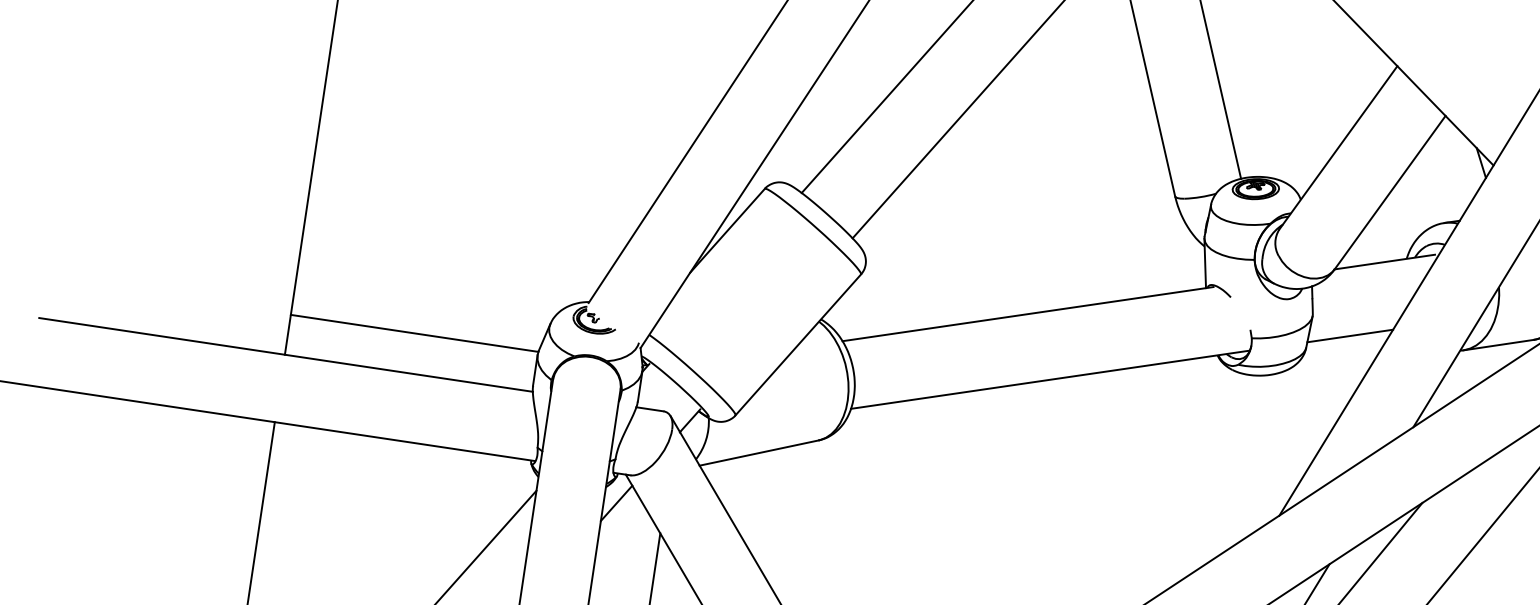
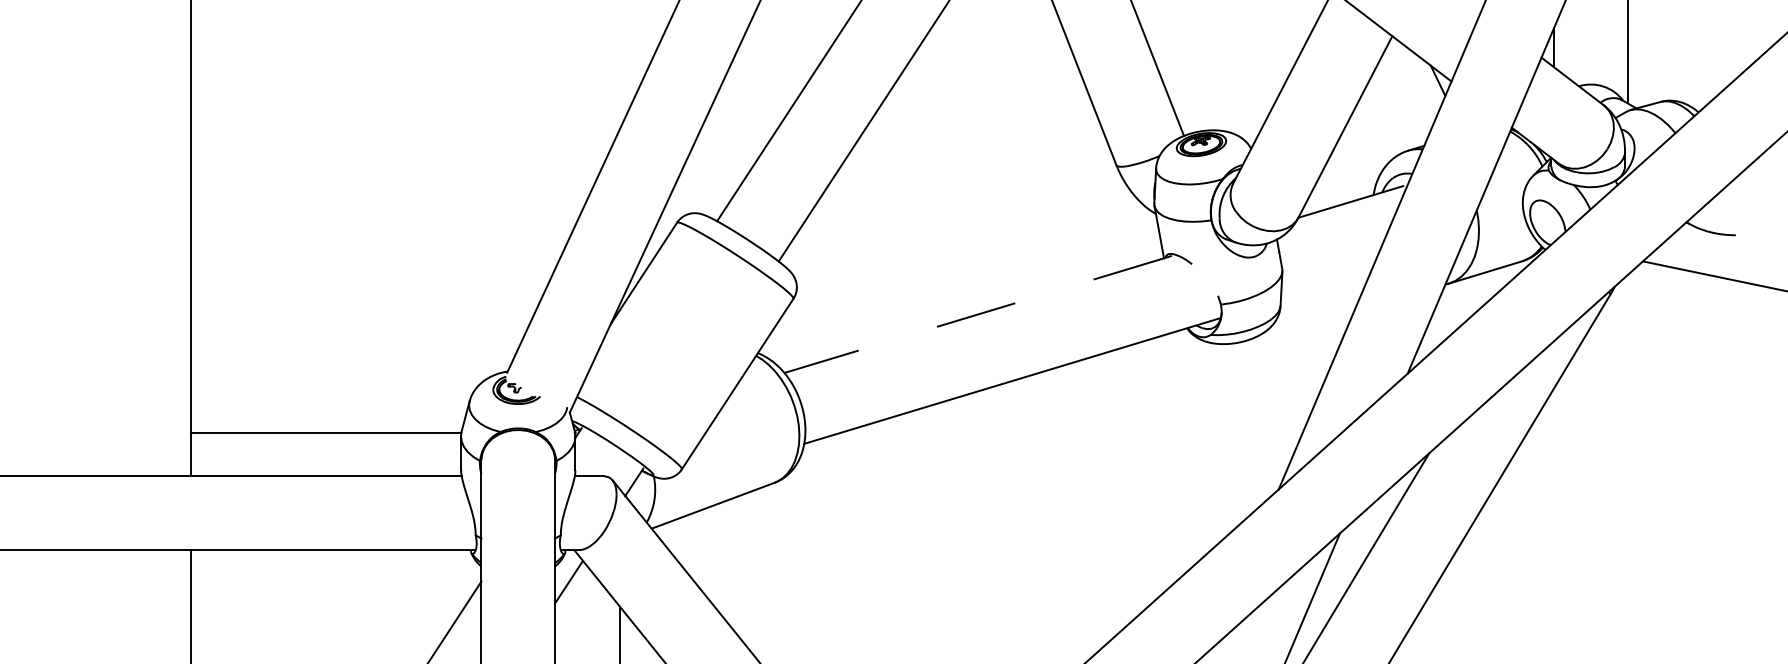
line: (1027, 314) -> (977, 314), solid -> dashed
line: (1350, 335) -> (1325, 285), removed

